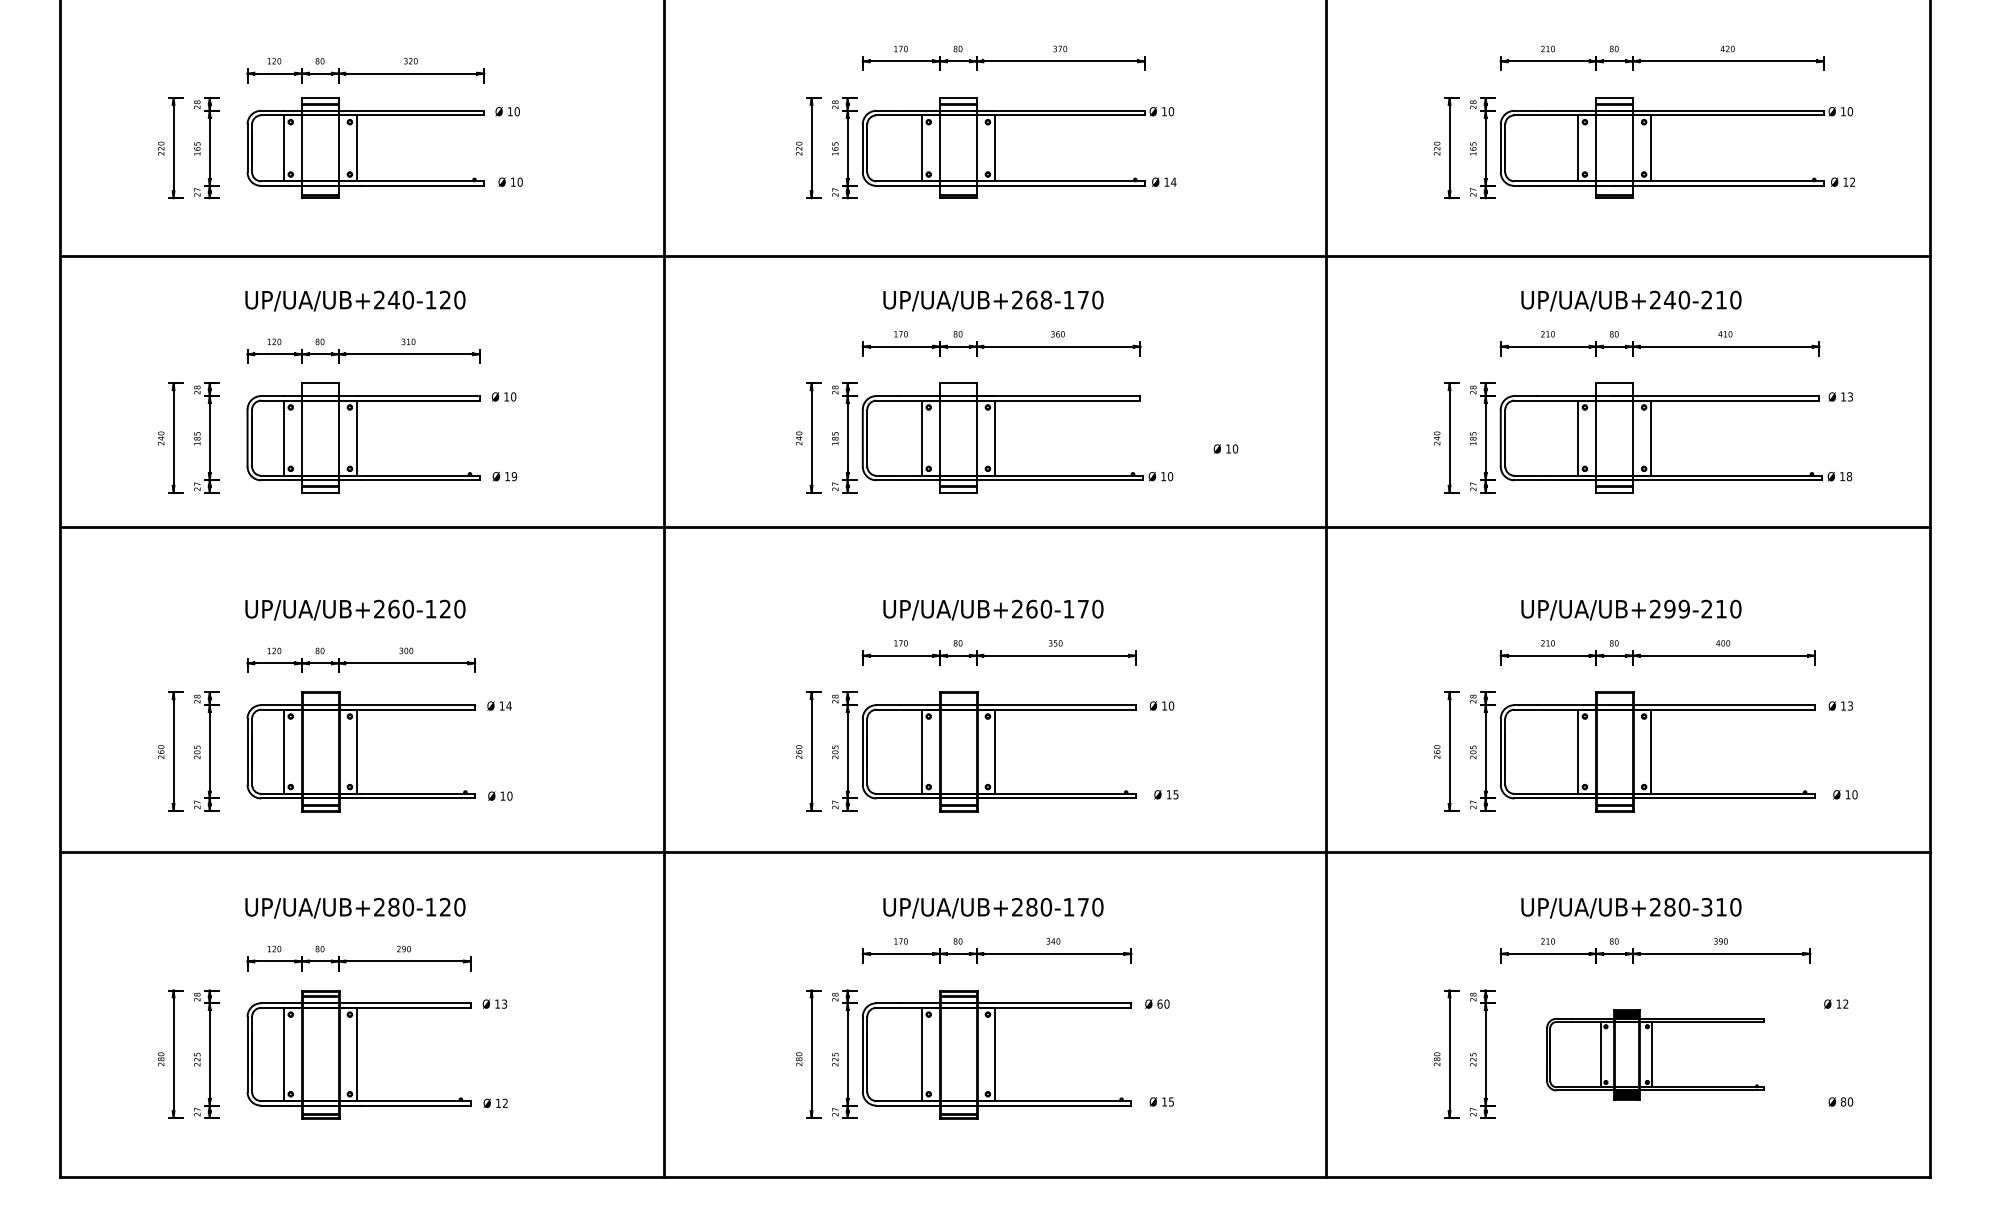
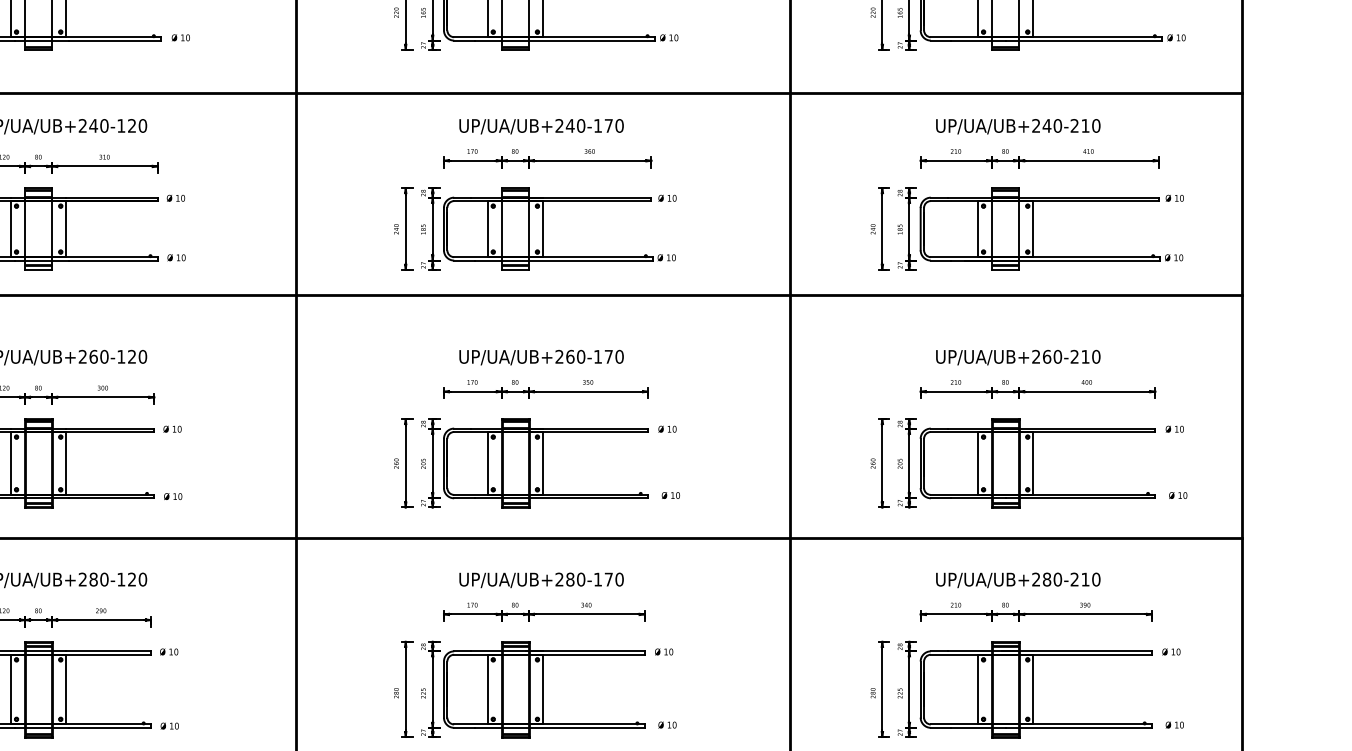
text: (1173, 181) -> (676, 37), 14 -> 10
text: (1852, 181) -> (1183, 37), 12 -> 10
text: (1038, 299) -> (575, 125), UP/UA/UB+268-170 -> UP/UA/UB+240-170
hatch: (320, 390) -> (38, 193), added
hatch: (958, 390) -> (515, 193), added
hatch: (1614, 390) -> (1005, 193), added
text: (1850, 396) -> (1181, 197), 13 -> 10
text: (1225, 448) -> (667, 197), moved
text: (513, 476) -> (182, 257), 19 -> 10
text: (1849, 476) -> (1181, 257), 18 -> 10
text: (1676, 608) -> (1051, 356), UP/UA/UB+299-210 -> UP/UA/UB+260-210
hatch: (320, 699) -> (38, 424), added
hatch: (958, 699) -> (515, 424), added
hatch: (1614, 699) -> (1005, 424), added
text: (508, 705) -> (179, 428), 14 -> 10
text: (1850, 705) -> (1181, 428), 13 -> 10
text: (1175, 794) -> (677, 495), 15 -> 10
text: (1706, 907) -> (1074, 579), UP/UA/UB+280-310 -> UP/UA/UB+280-210
text: (504, 1003) -> (176, 651), 13 -> 10
text: (1159, 1003) -> (665, 651), 60 -> 10
text: (1845, 1003) -> (1178, 651), 12 -> 10
part: (1654, 1054) -> (1035, 689), size x1.43
text: (1171, 1101) -> (674, 724), 15 -> 10
text: (1843, 1101) -> (1176, 724), 80 -> 10
text: (505, 1102) -> (177, 725), 12 -> 10

